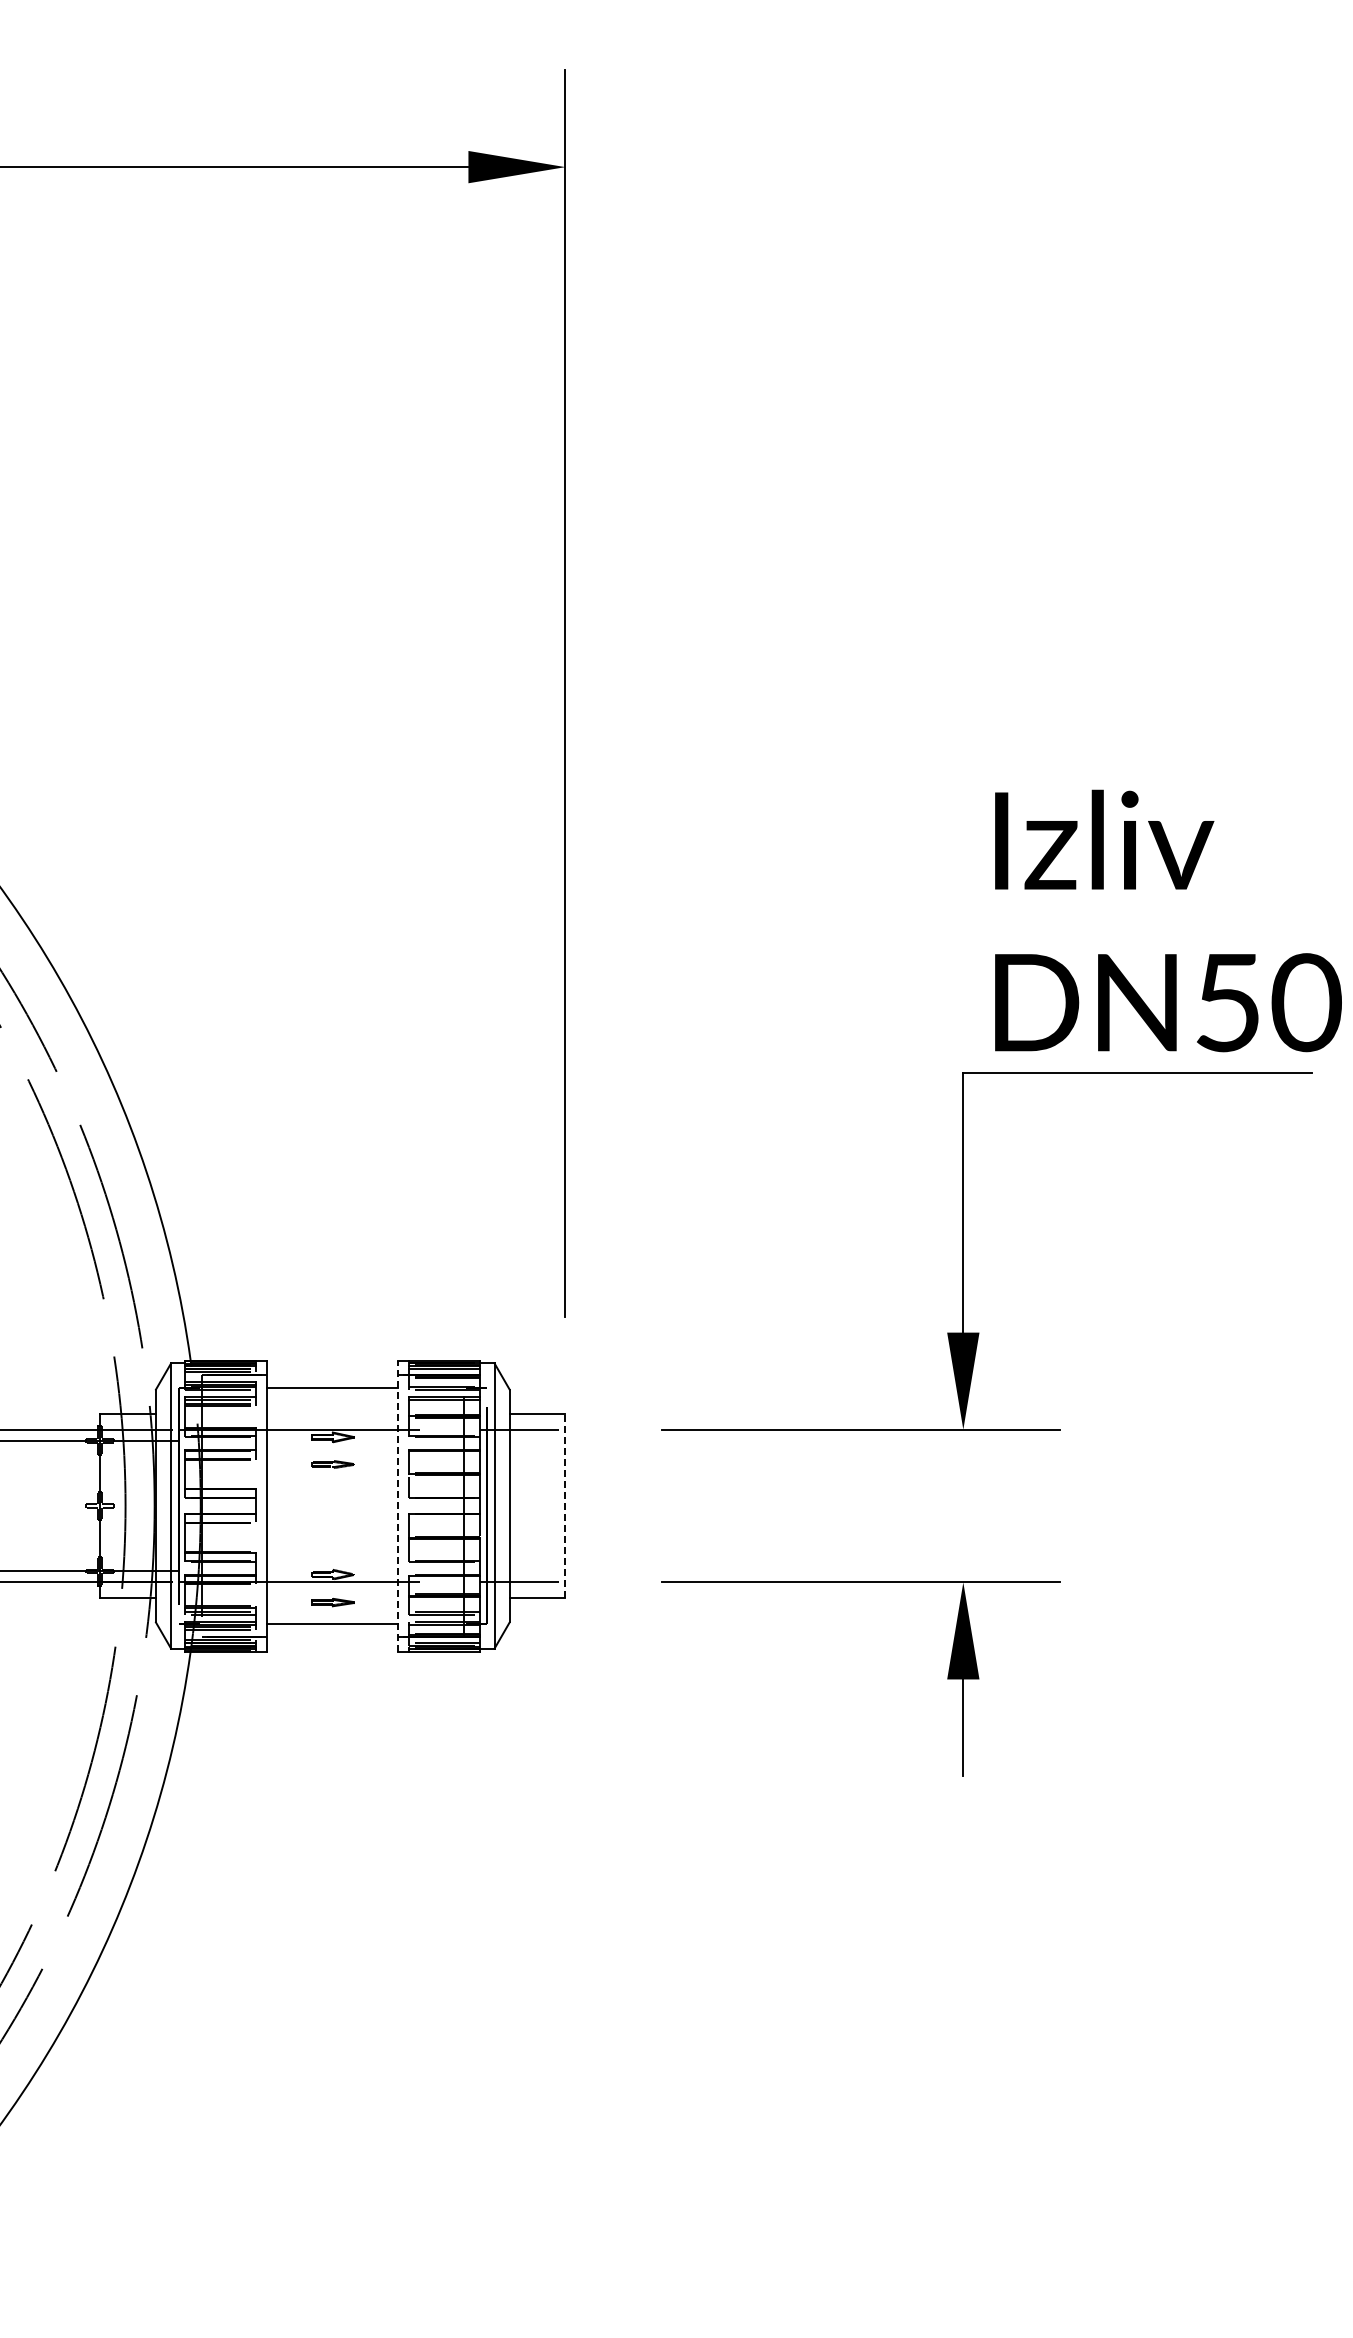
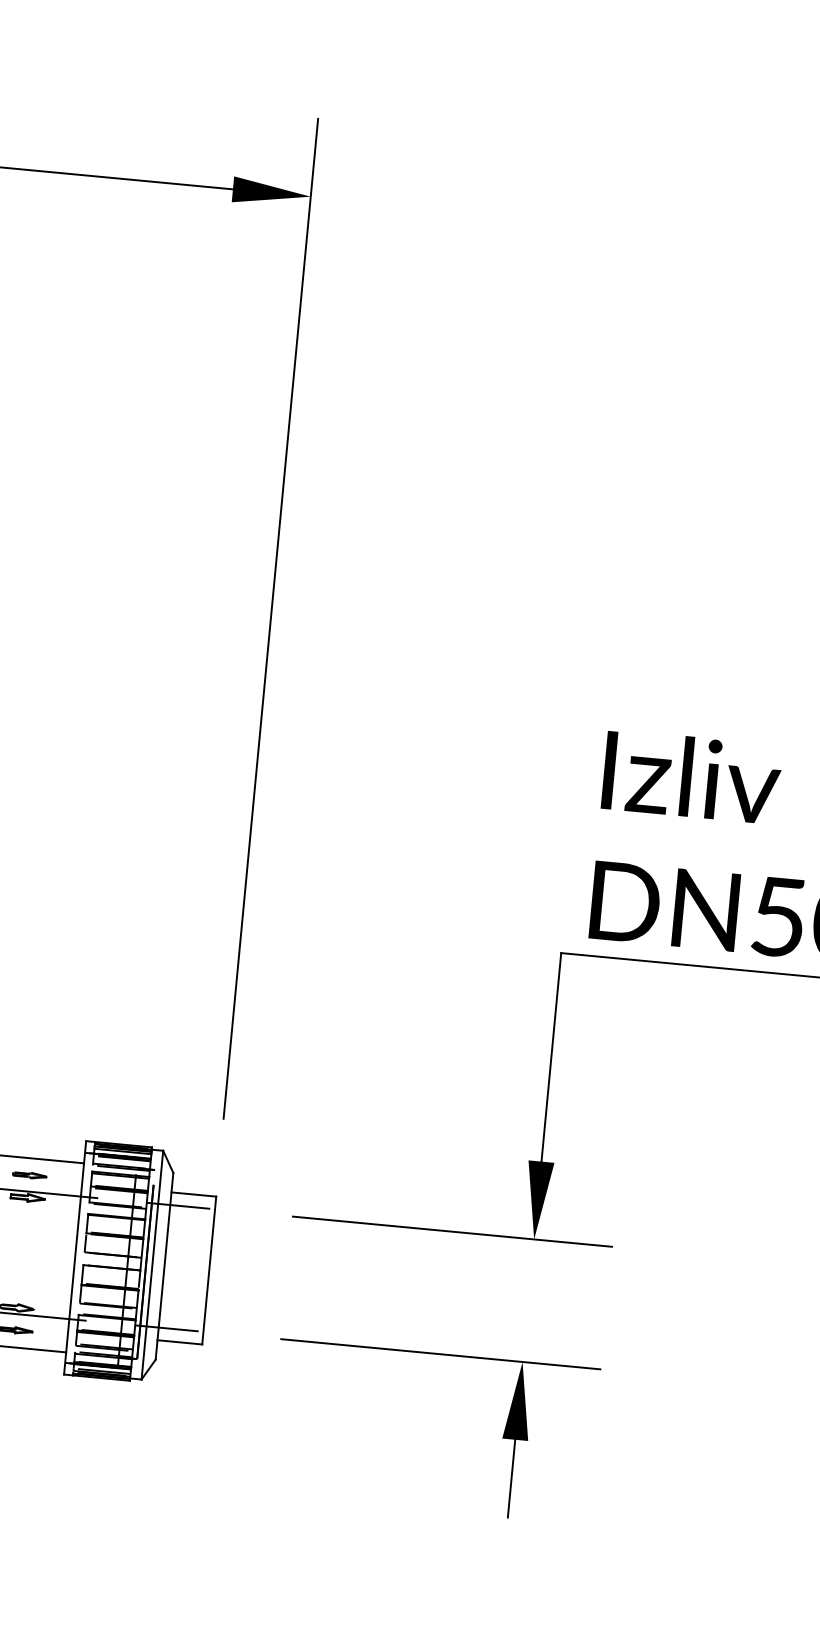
part: (332, 1464) -> (29, 1175), moved
line: (565, 1505) -> (209, 1270), dashed -> solid
line: (398, 1506) -> (75, 1258), dashed -> solid

